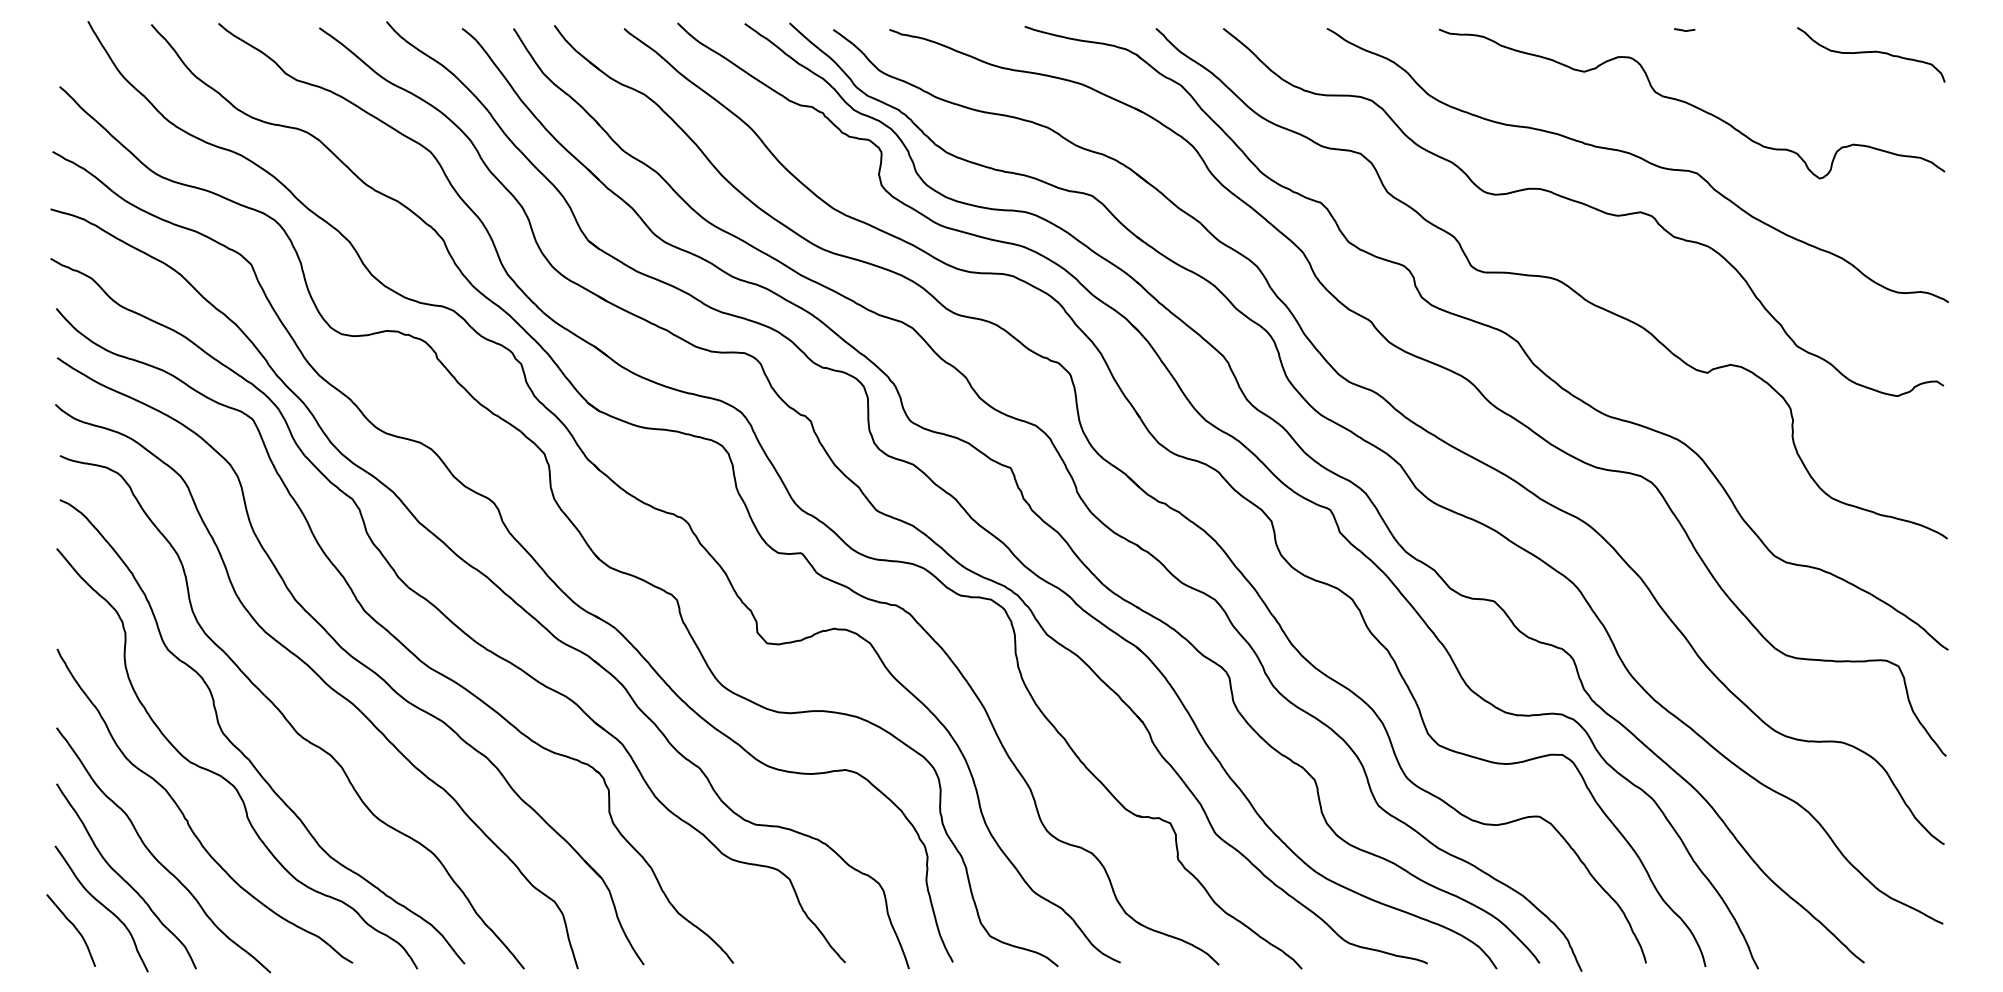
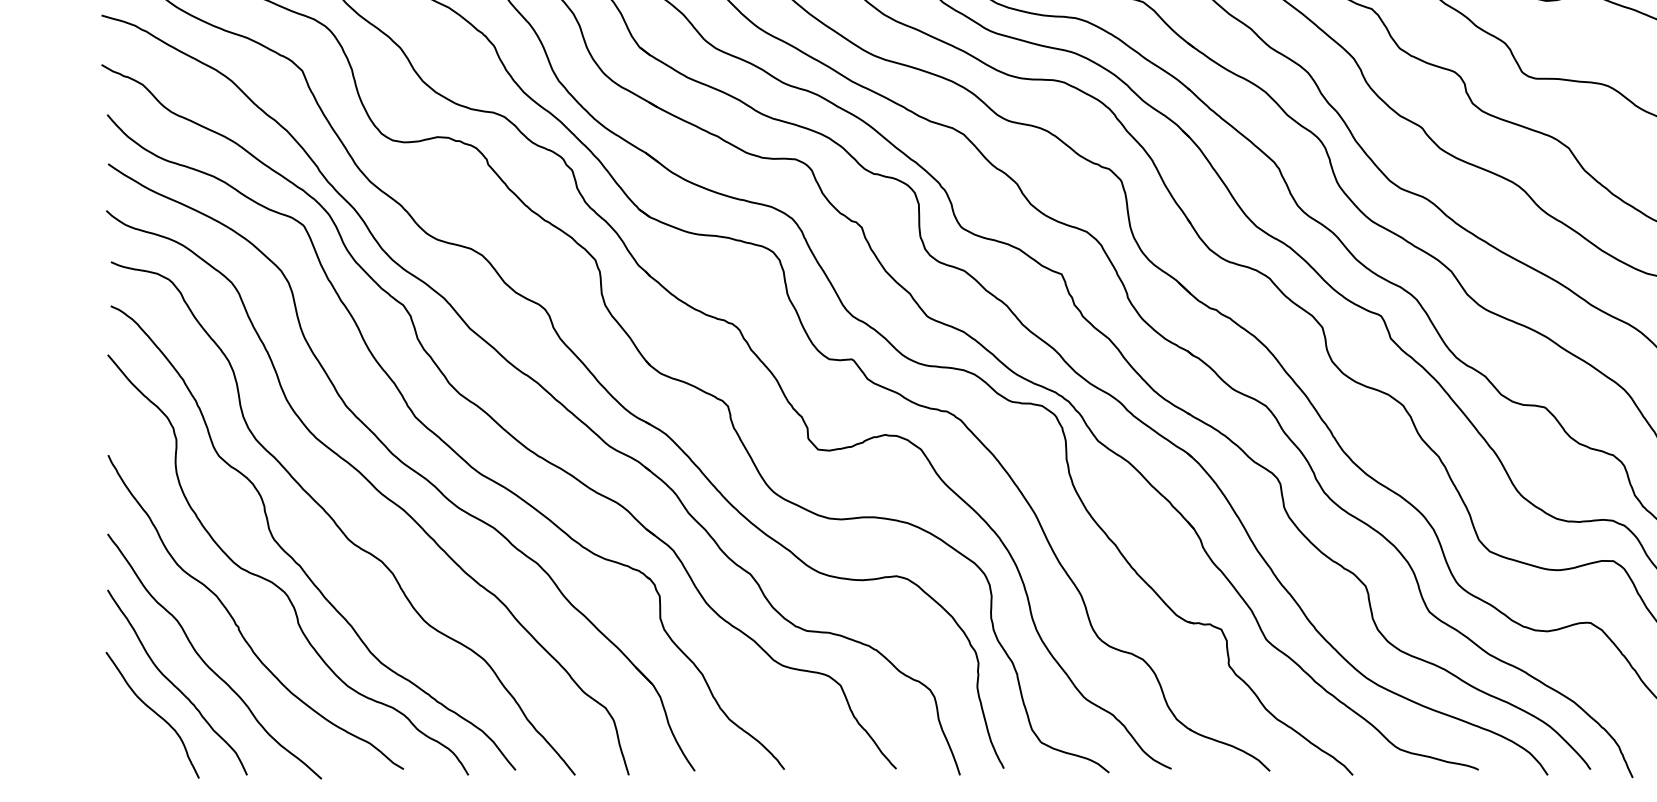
curve: (74, 928) -> (125, 734), removed

